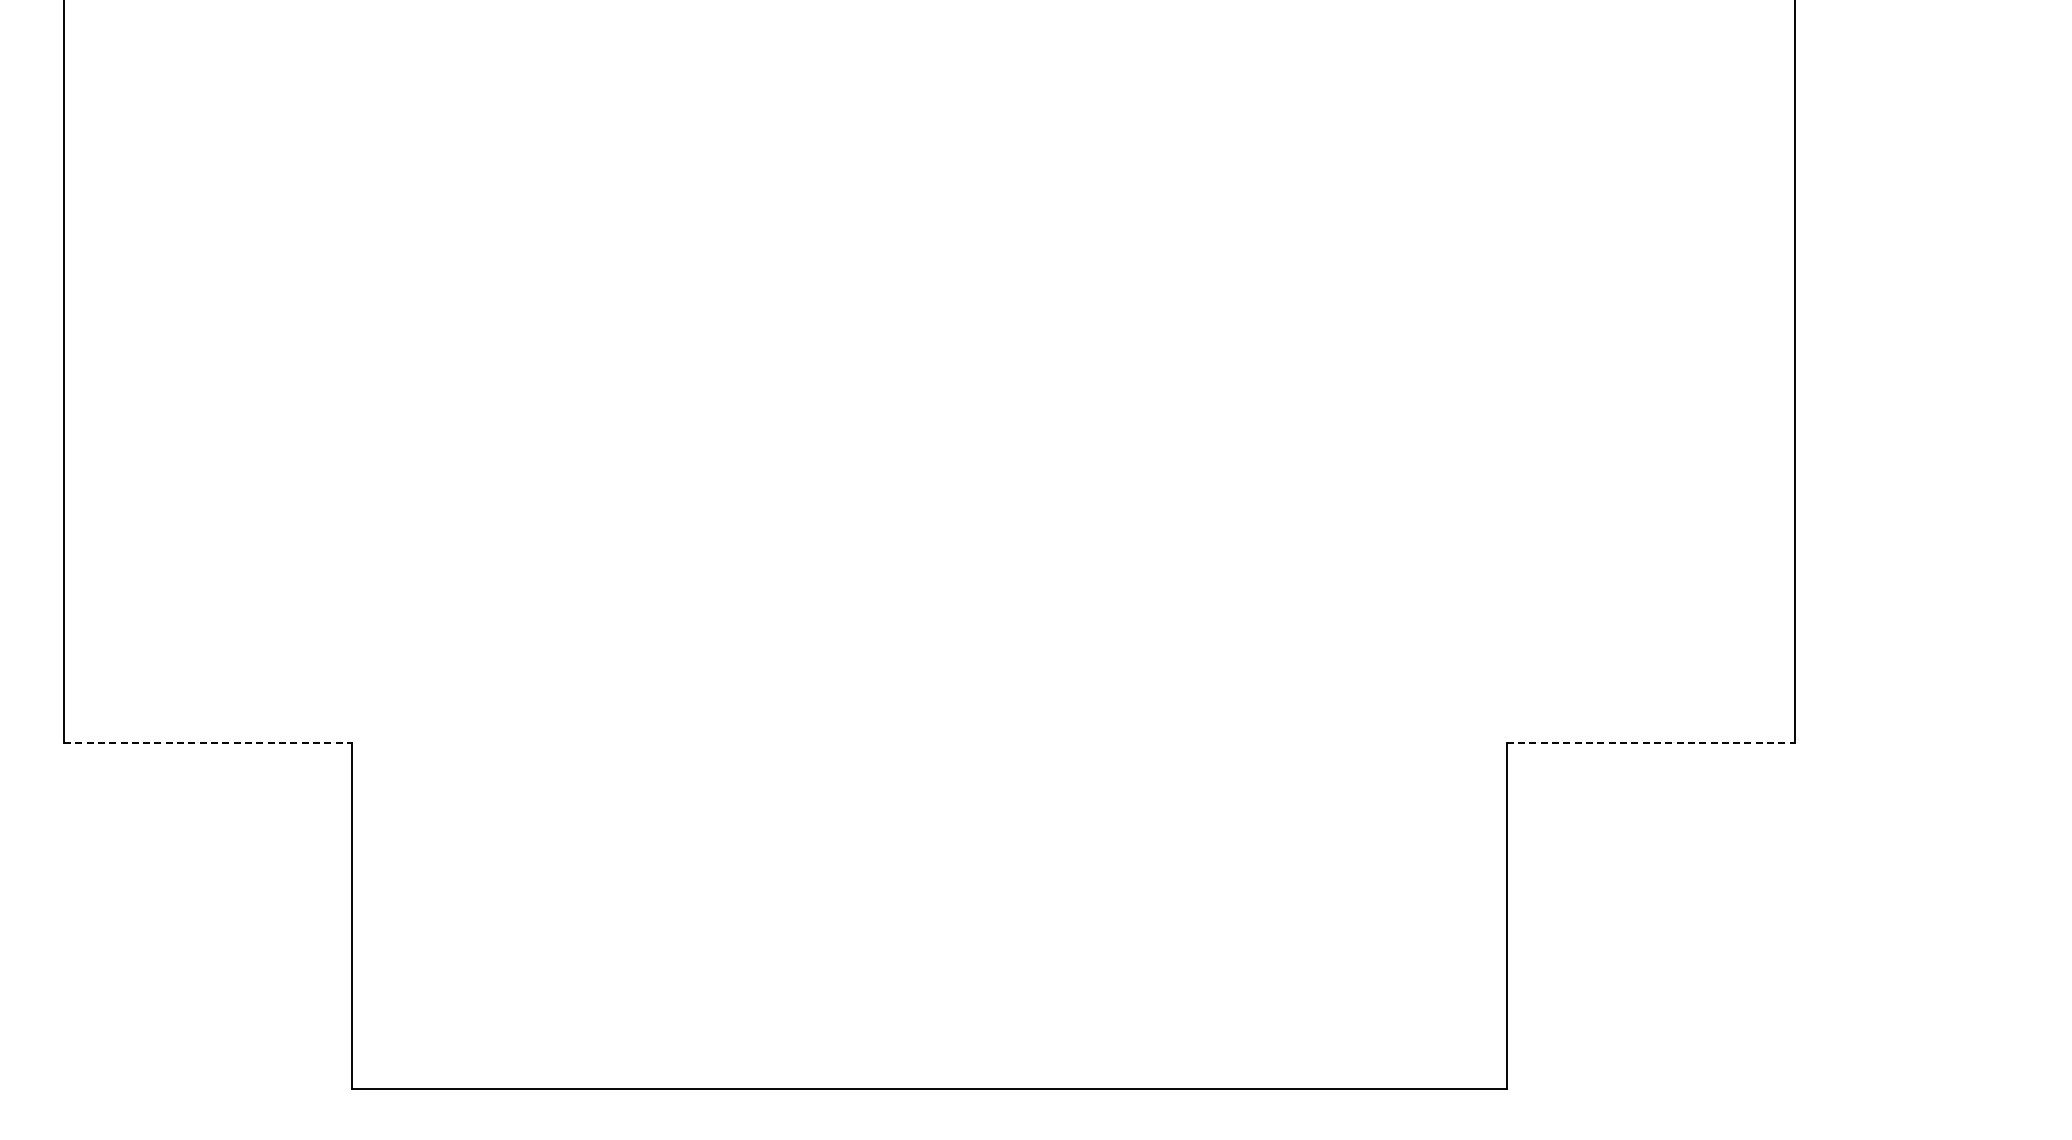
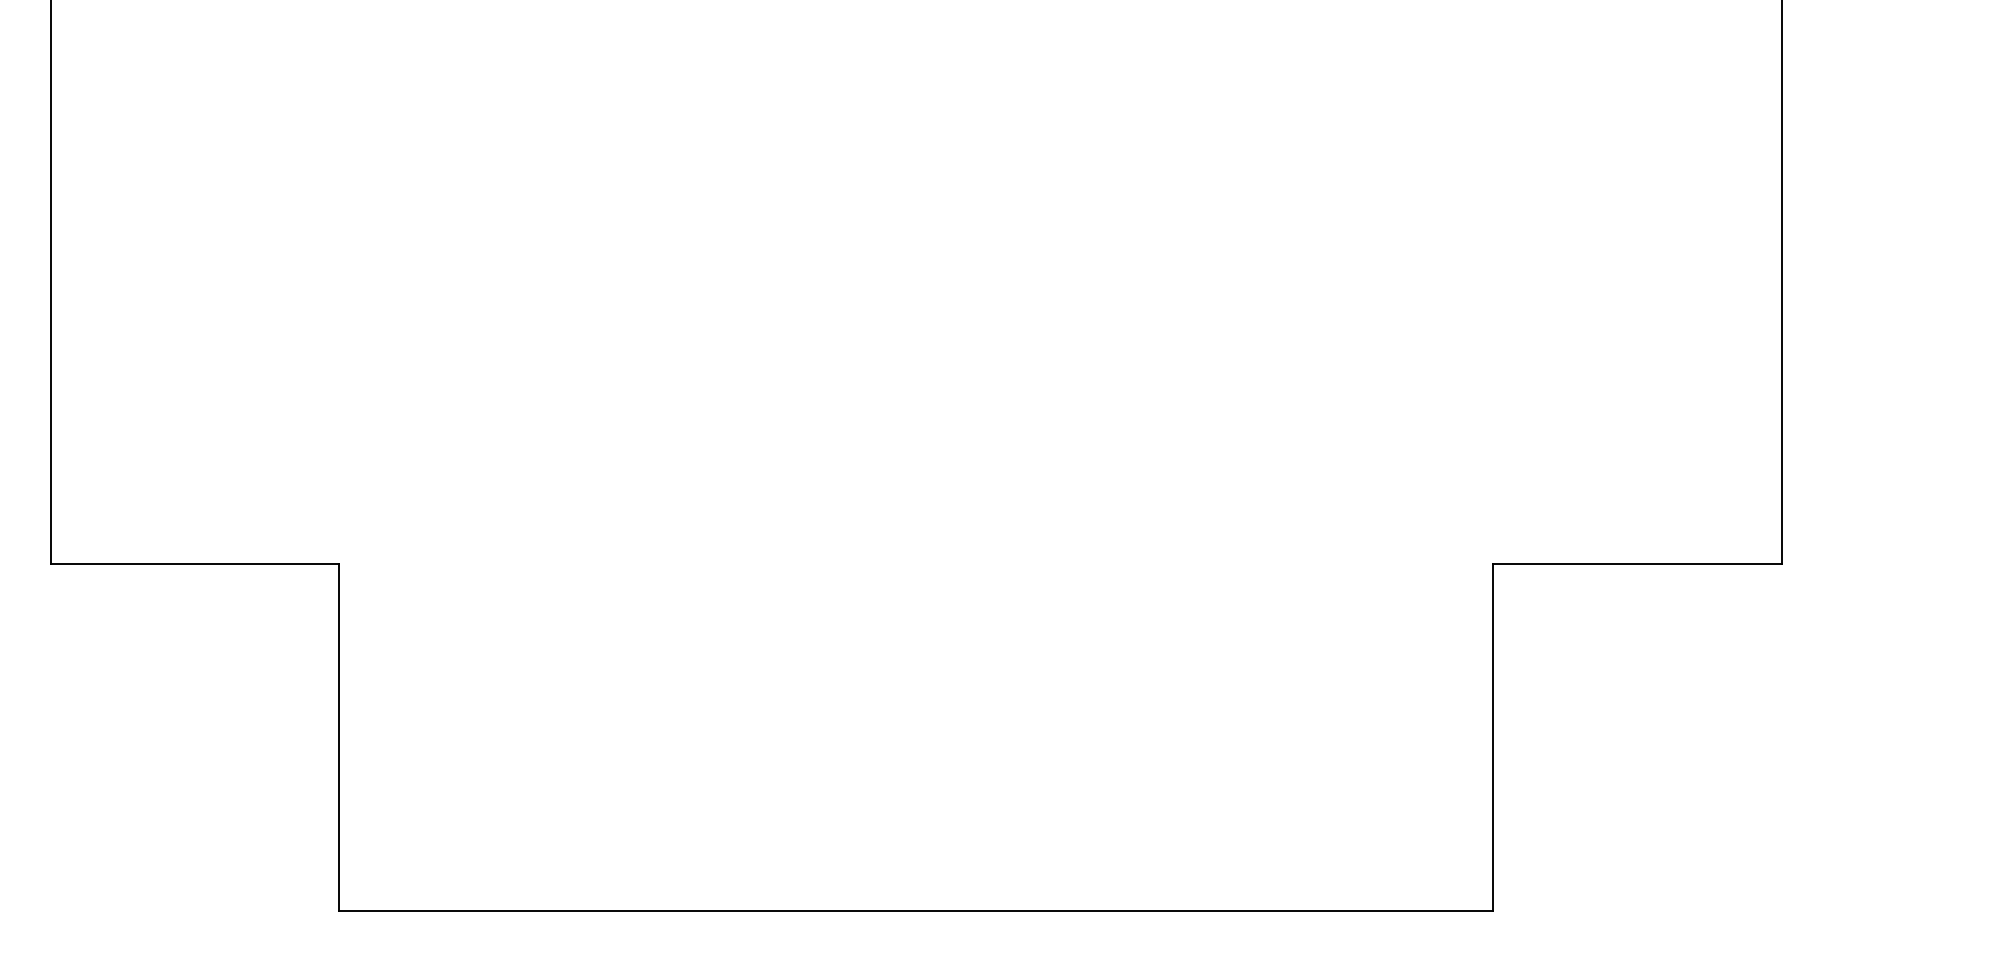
line: (208, 742) -> (195, 564), dashed -> solid
line: (1651, 742) -> (1638, 564), dashed -> solid

